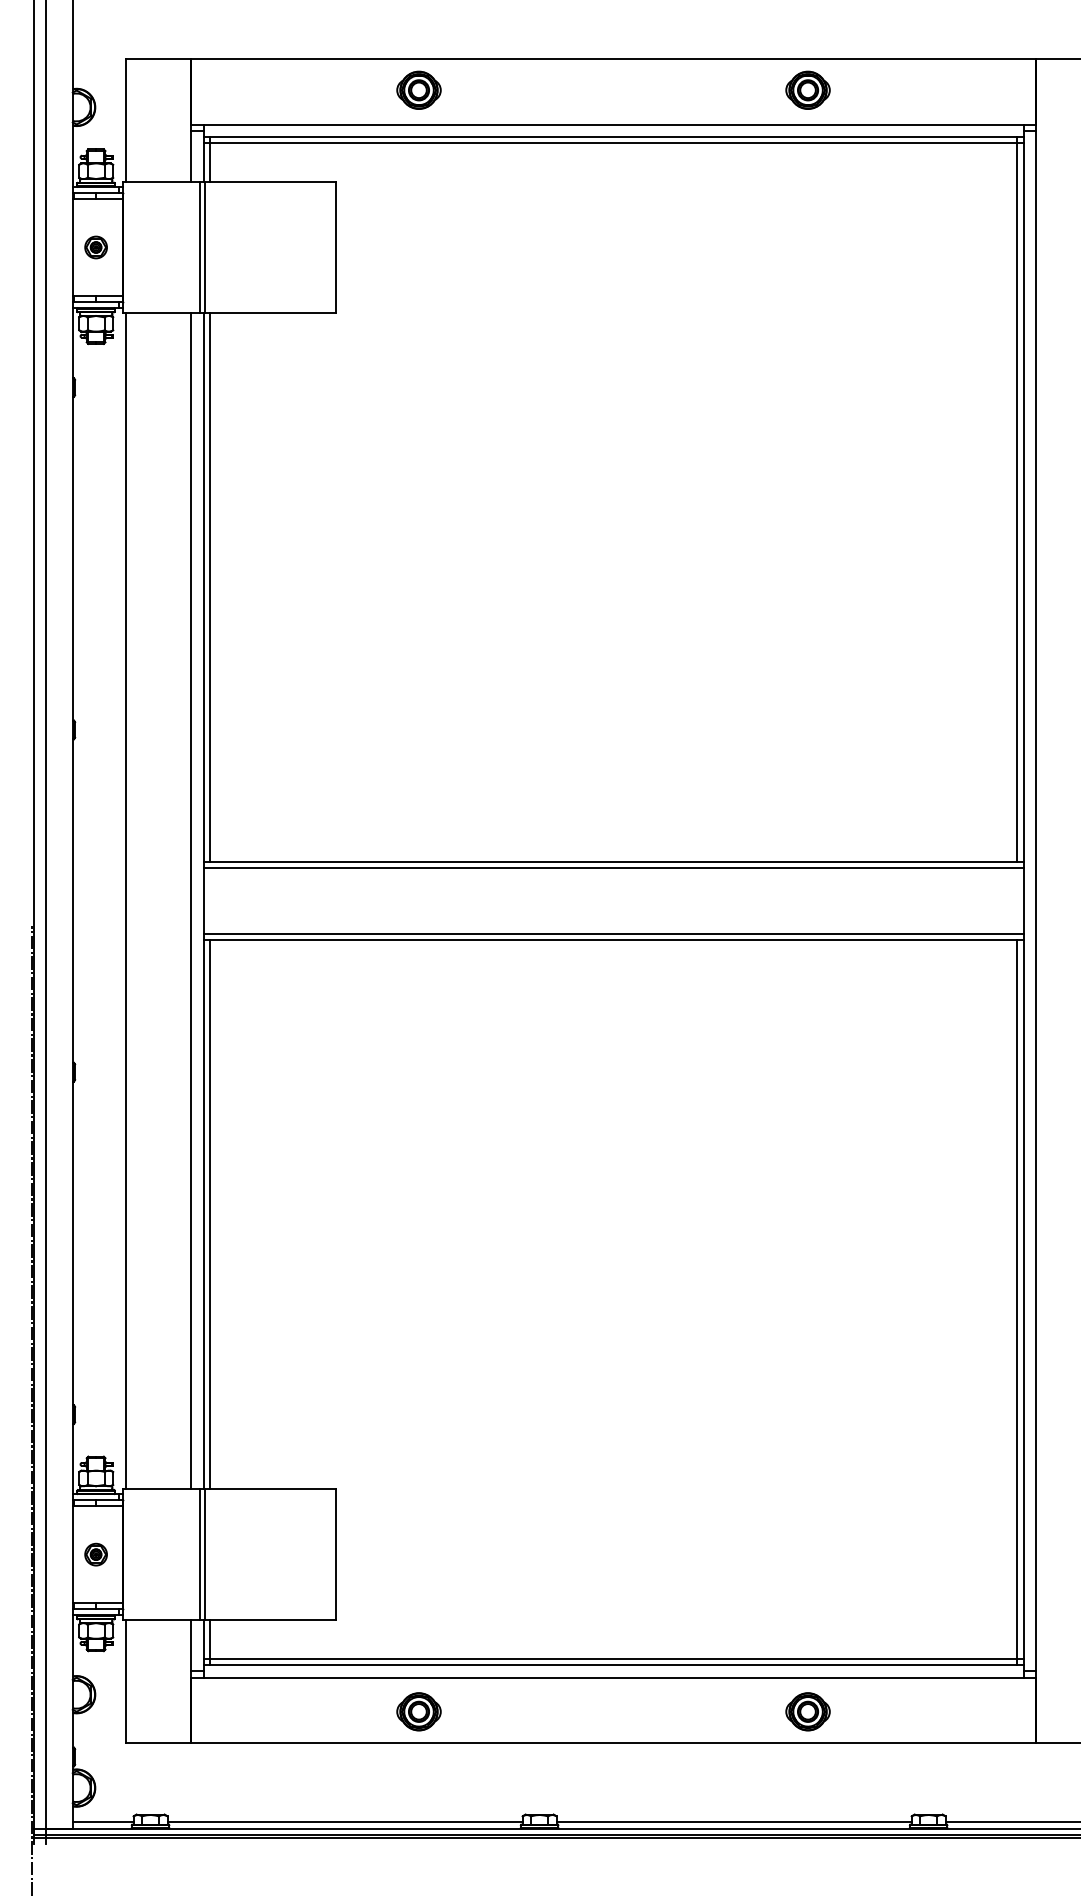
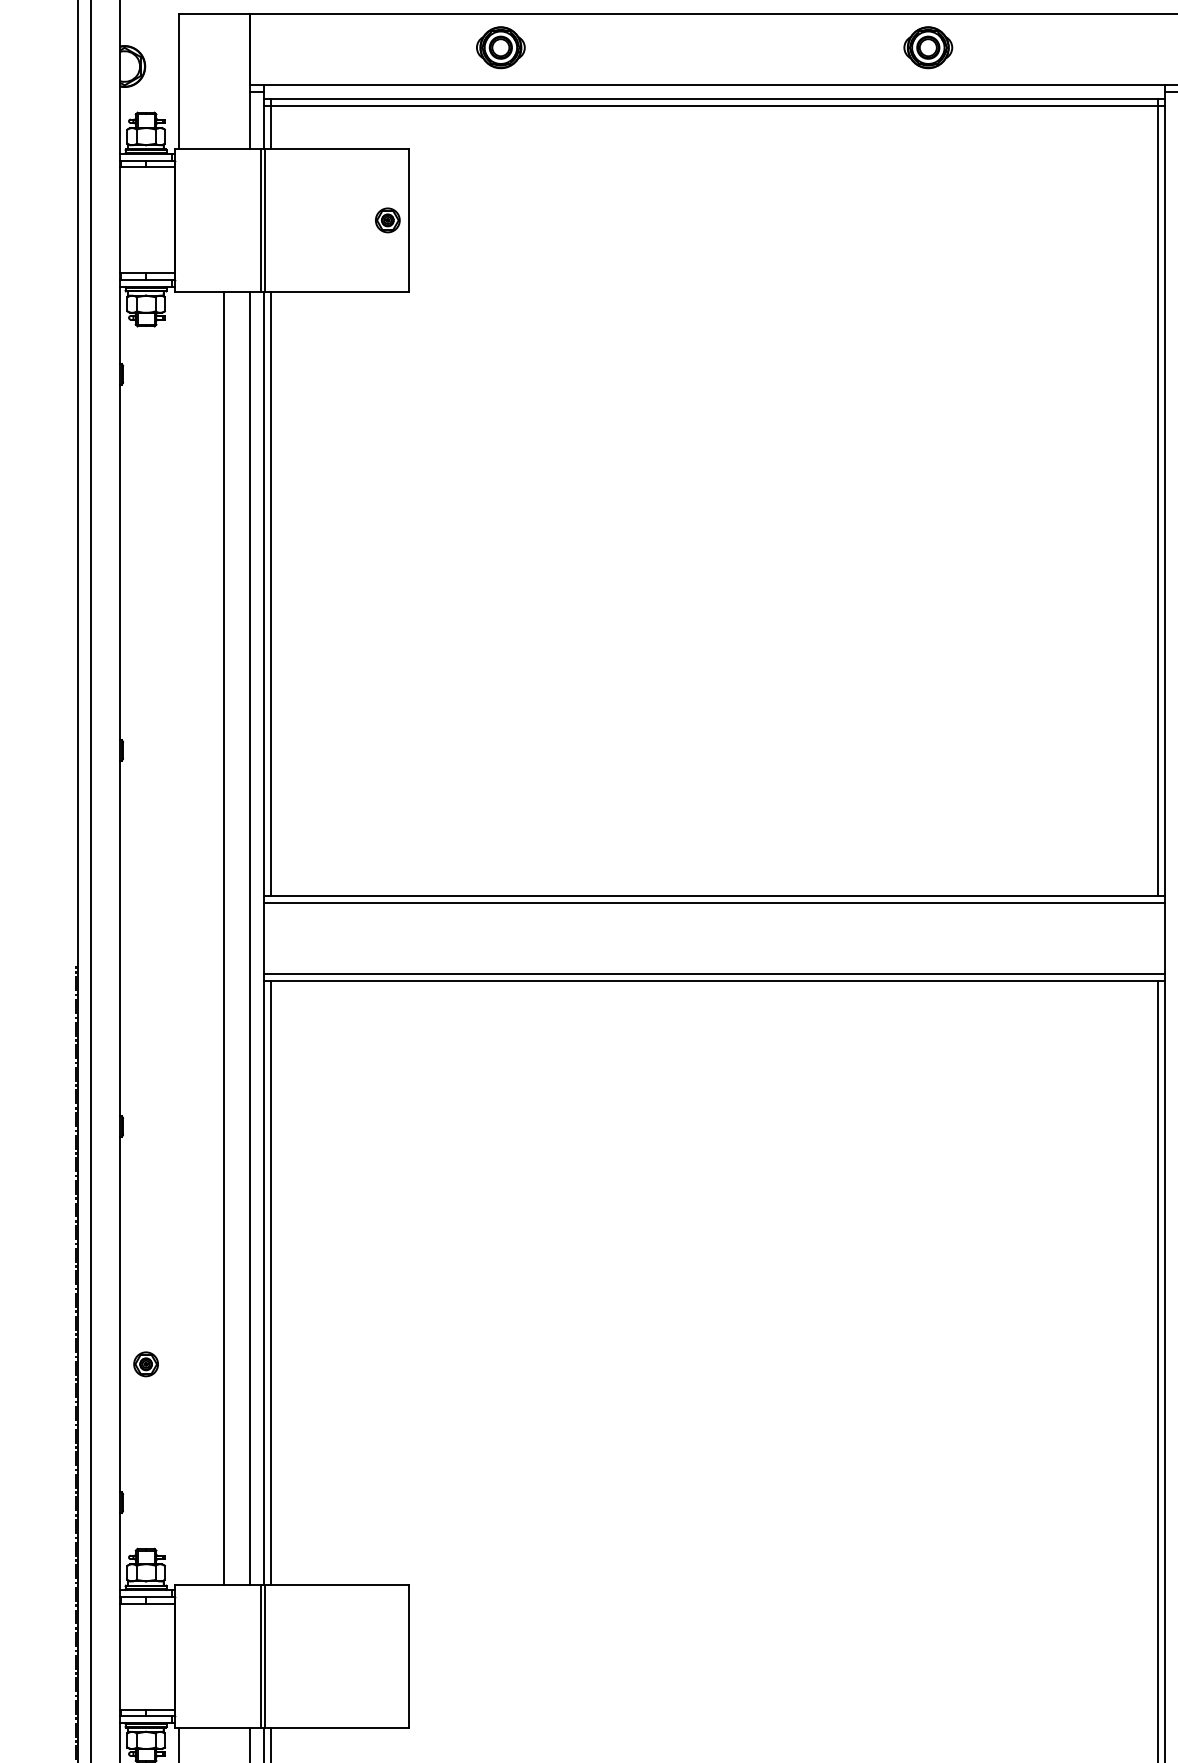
part: (95, 247) -> (387, 220), moved
line: (125, 900) -> (223, 937), moved
part: (95, 1554) -> (145, 1364), moved

